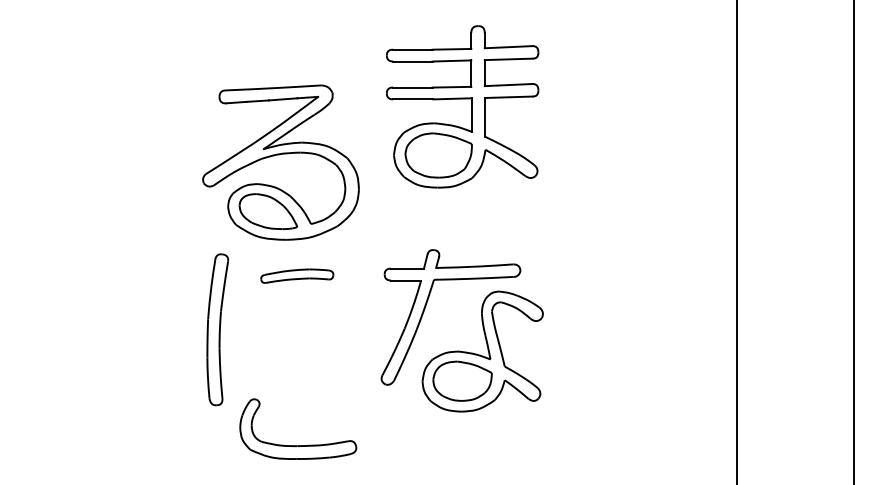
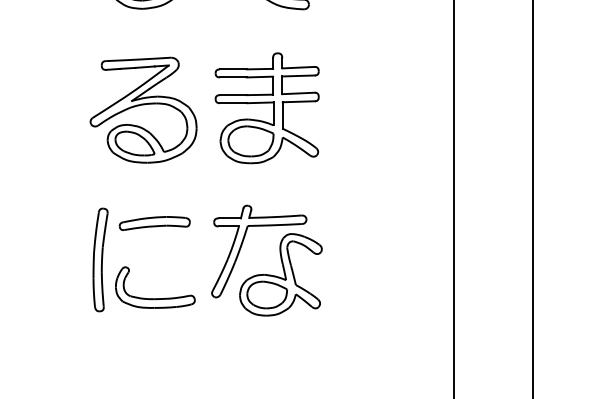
part: (280, 161) -> (143, 109), moved
part: (296, 276) -> (154, 223), size x1.43
part: (298, 445) -> (155, 298), moved

